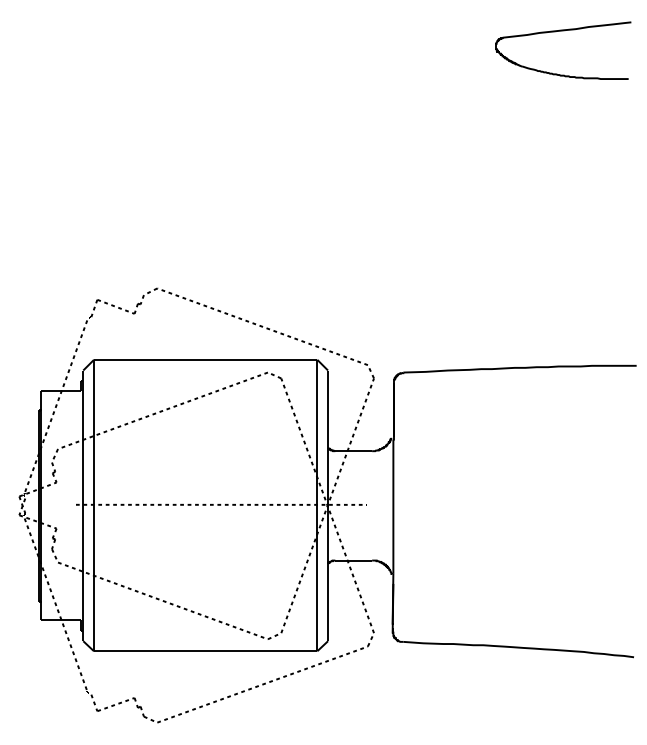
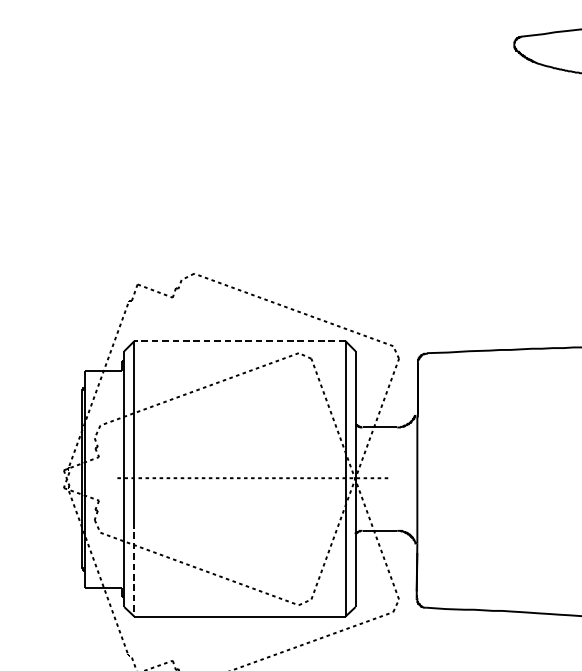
line: (205, 359) -> (239, 340), solid -> dashed
line: (94, 601) -> (134, 569), solid -> dashed

